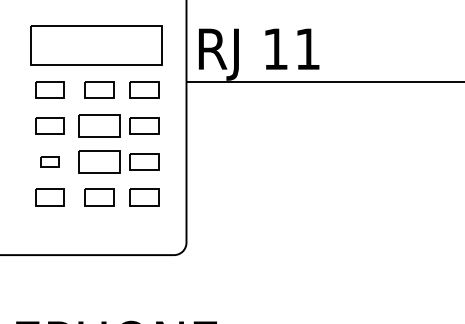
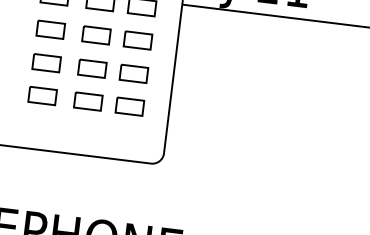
part: (99, 125) -> (96, 34), size x0.71
part: (49, 161) -> (46, 62), size x1.67
part: (99, 161) -> (92, 68), size x0.71

